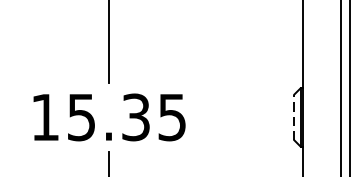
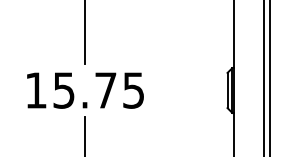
text: (135, 117) -> (105, 90), 15.35 -> 15.75
line: (294, 117) -> (227, 90), dashed -> solid

